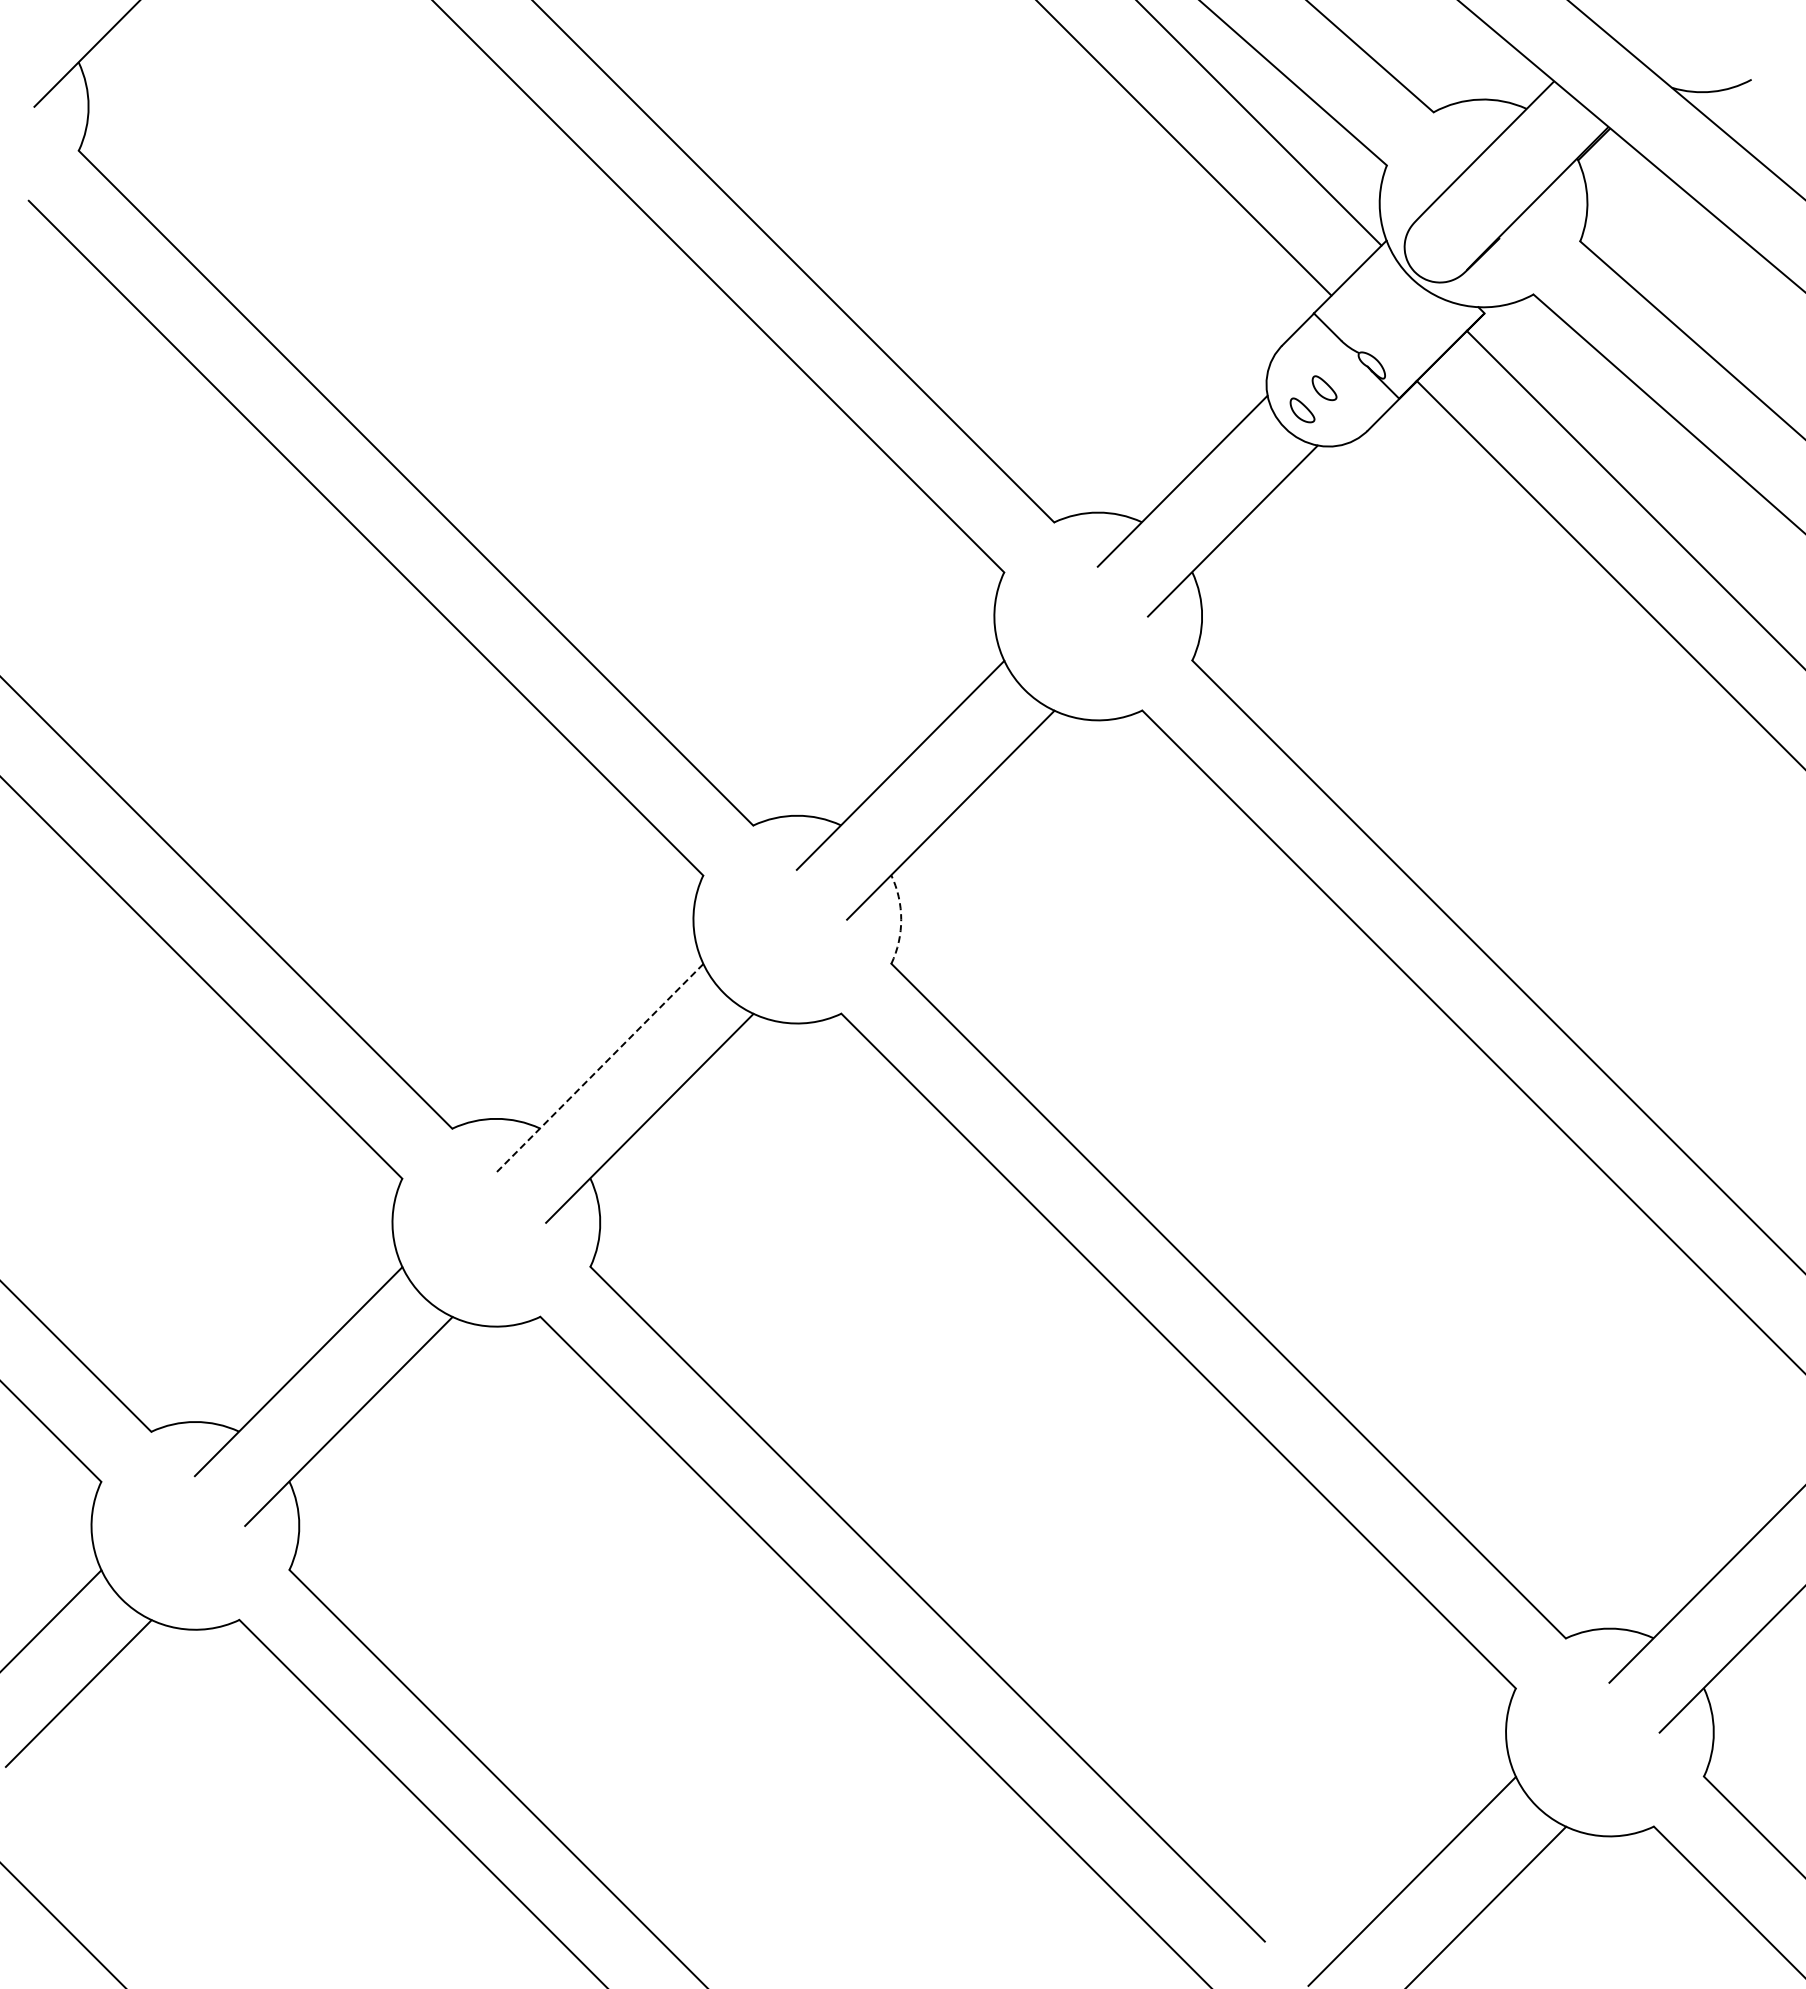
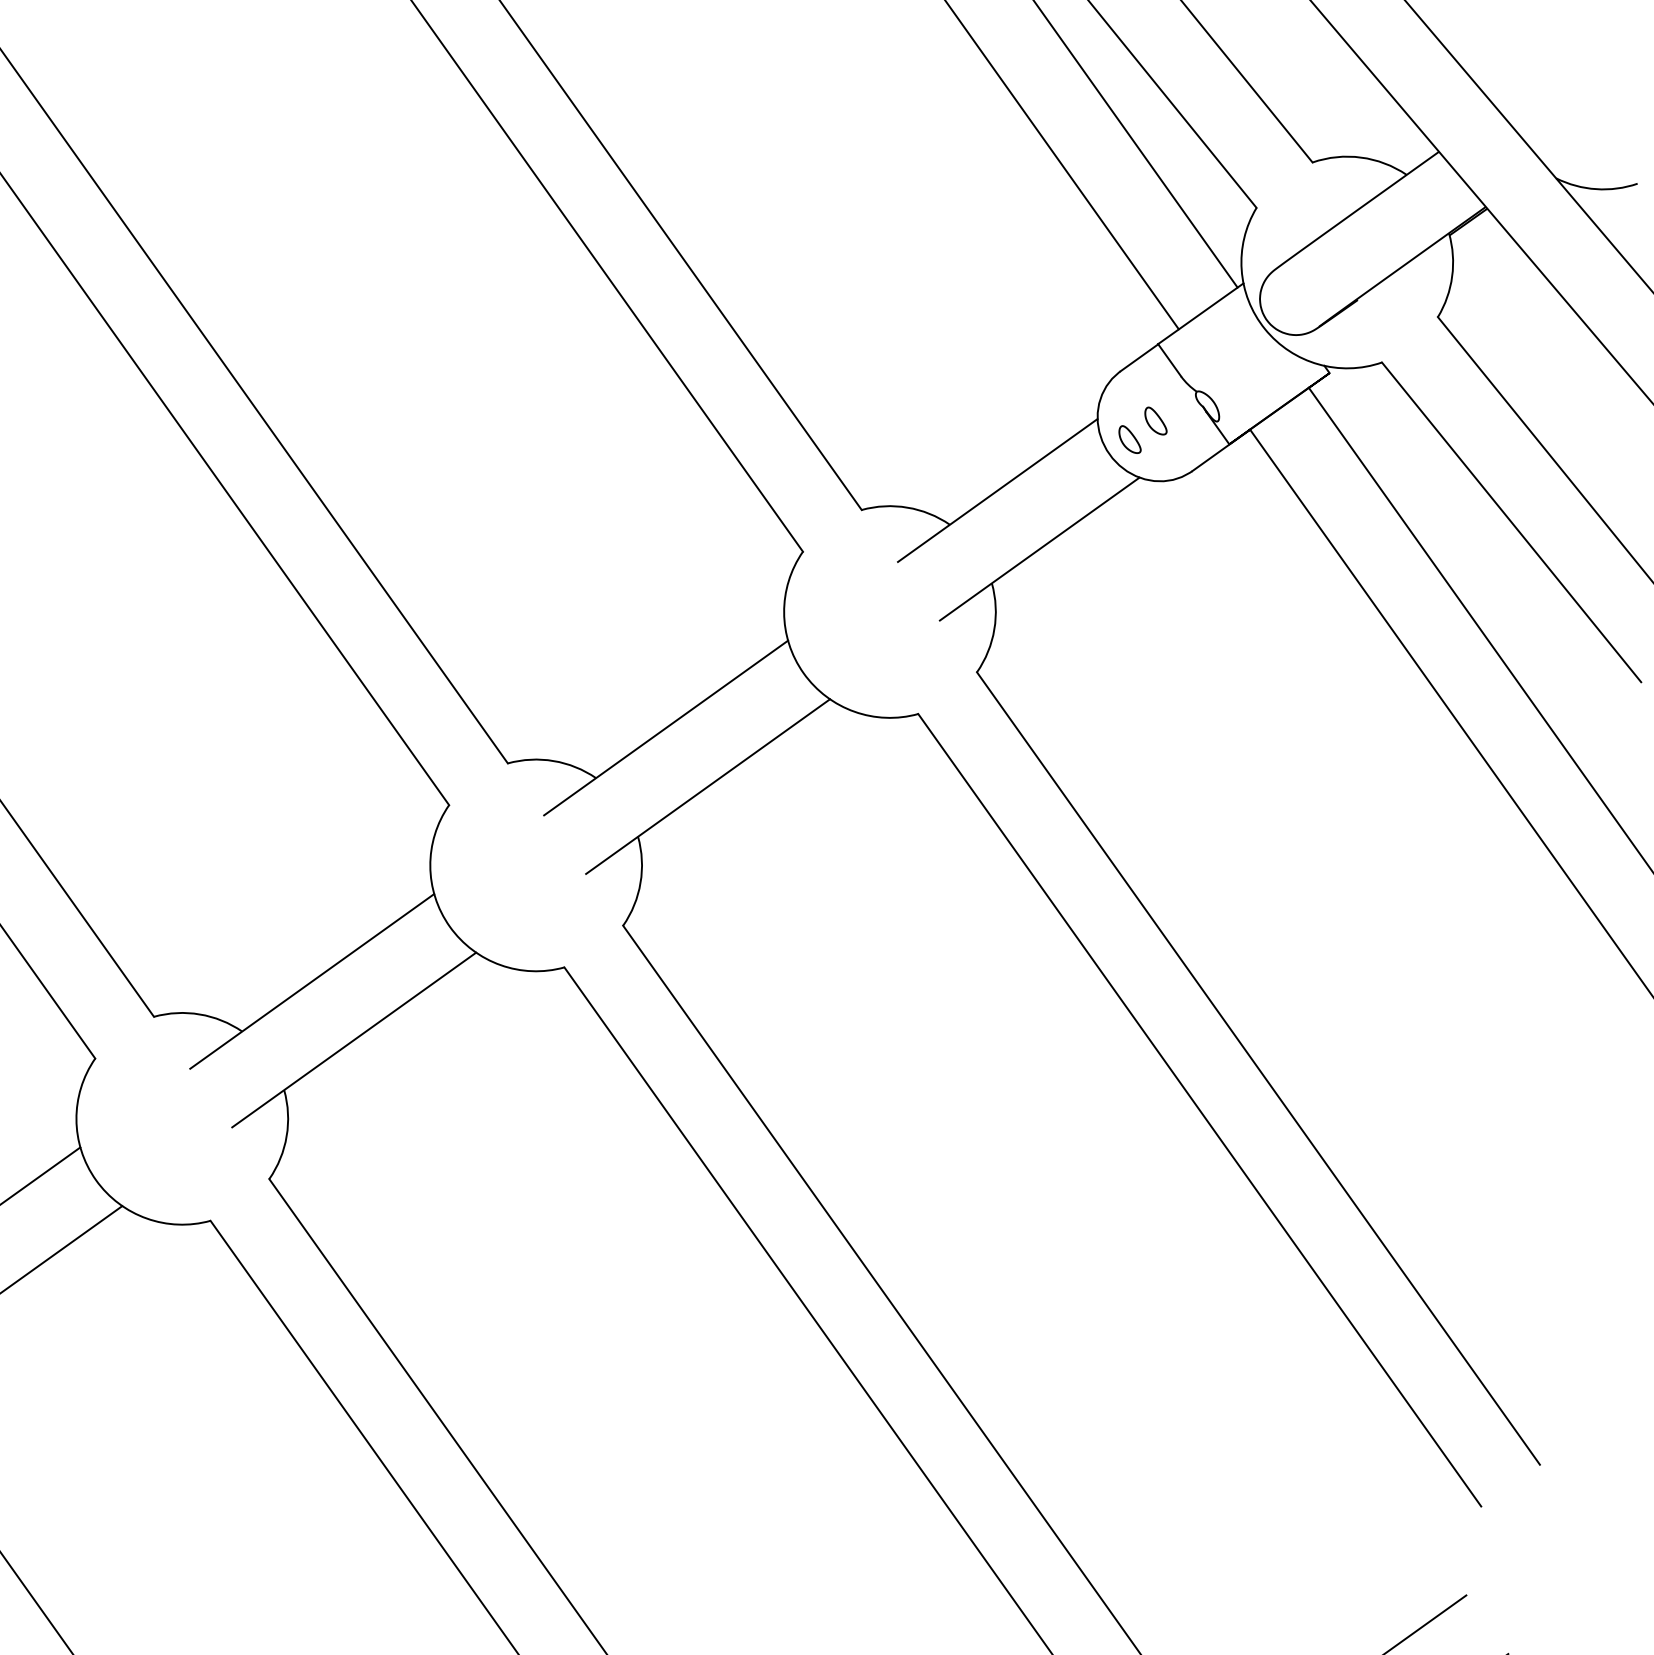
arc: (901, 919) -> (640, 882), dashed -> solid
line: (599, 1068) -> (312, 981), dashed -> solid

